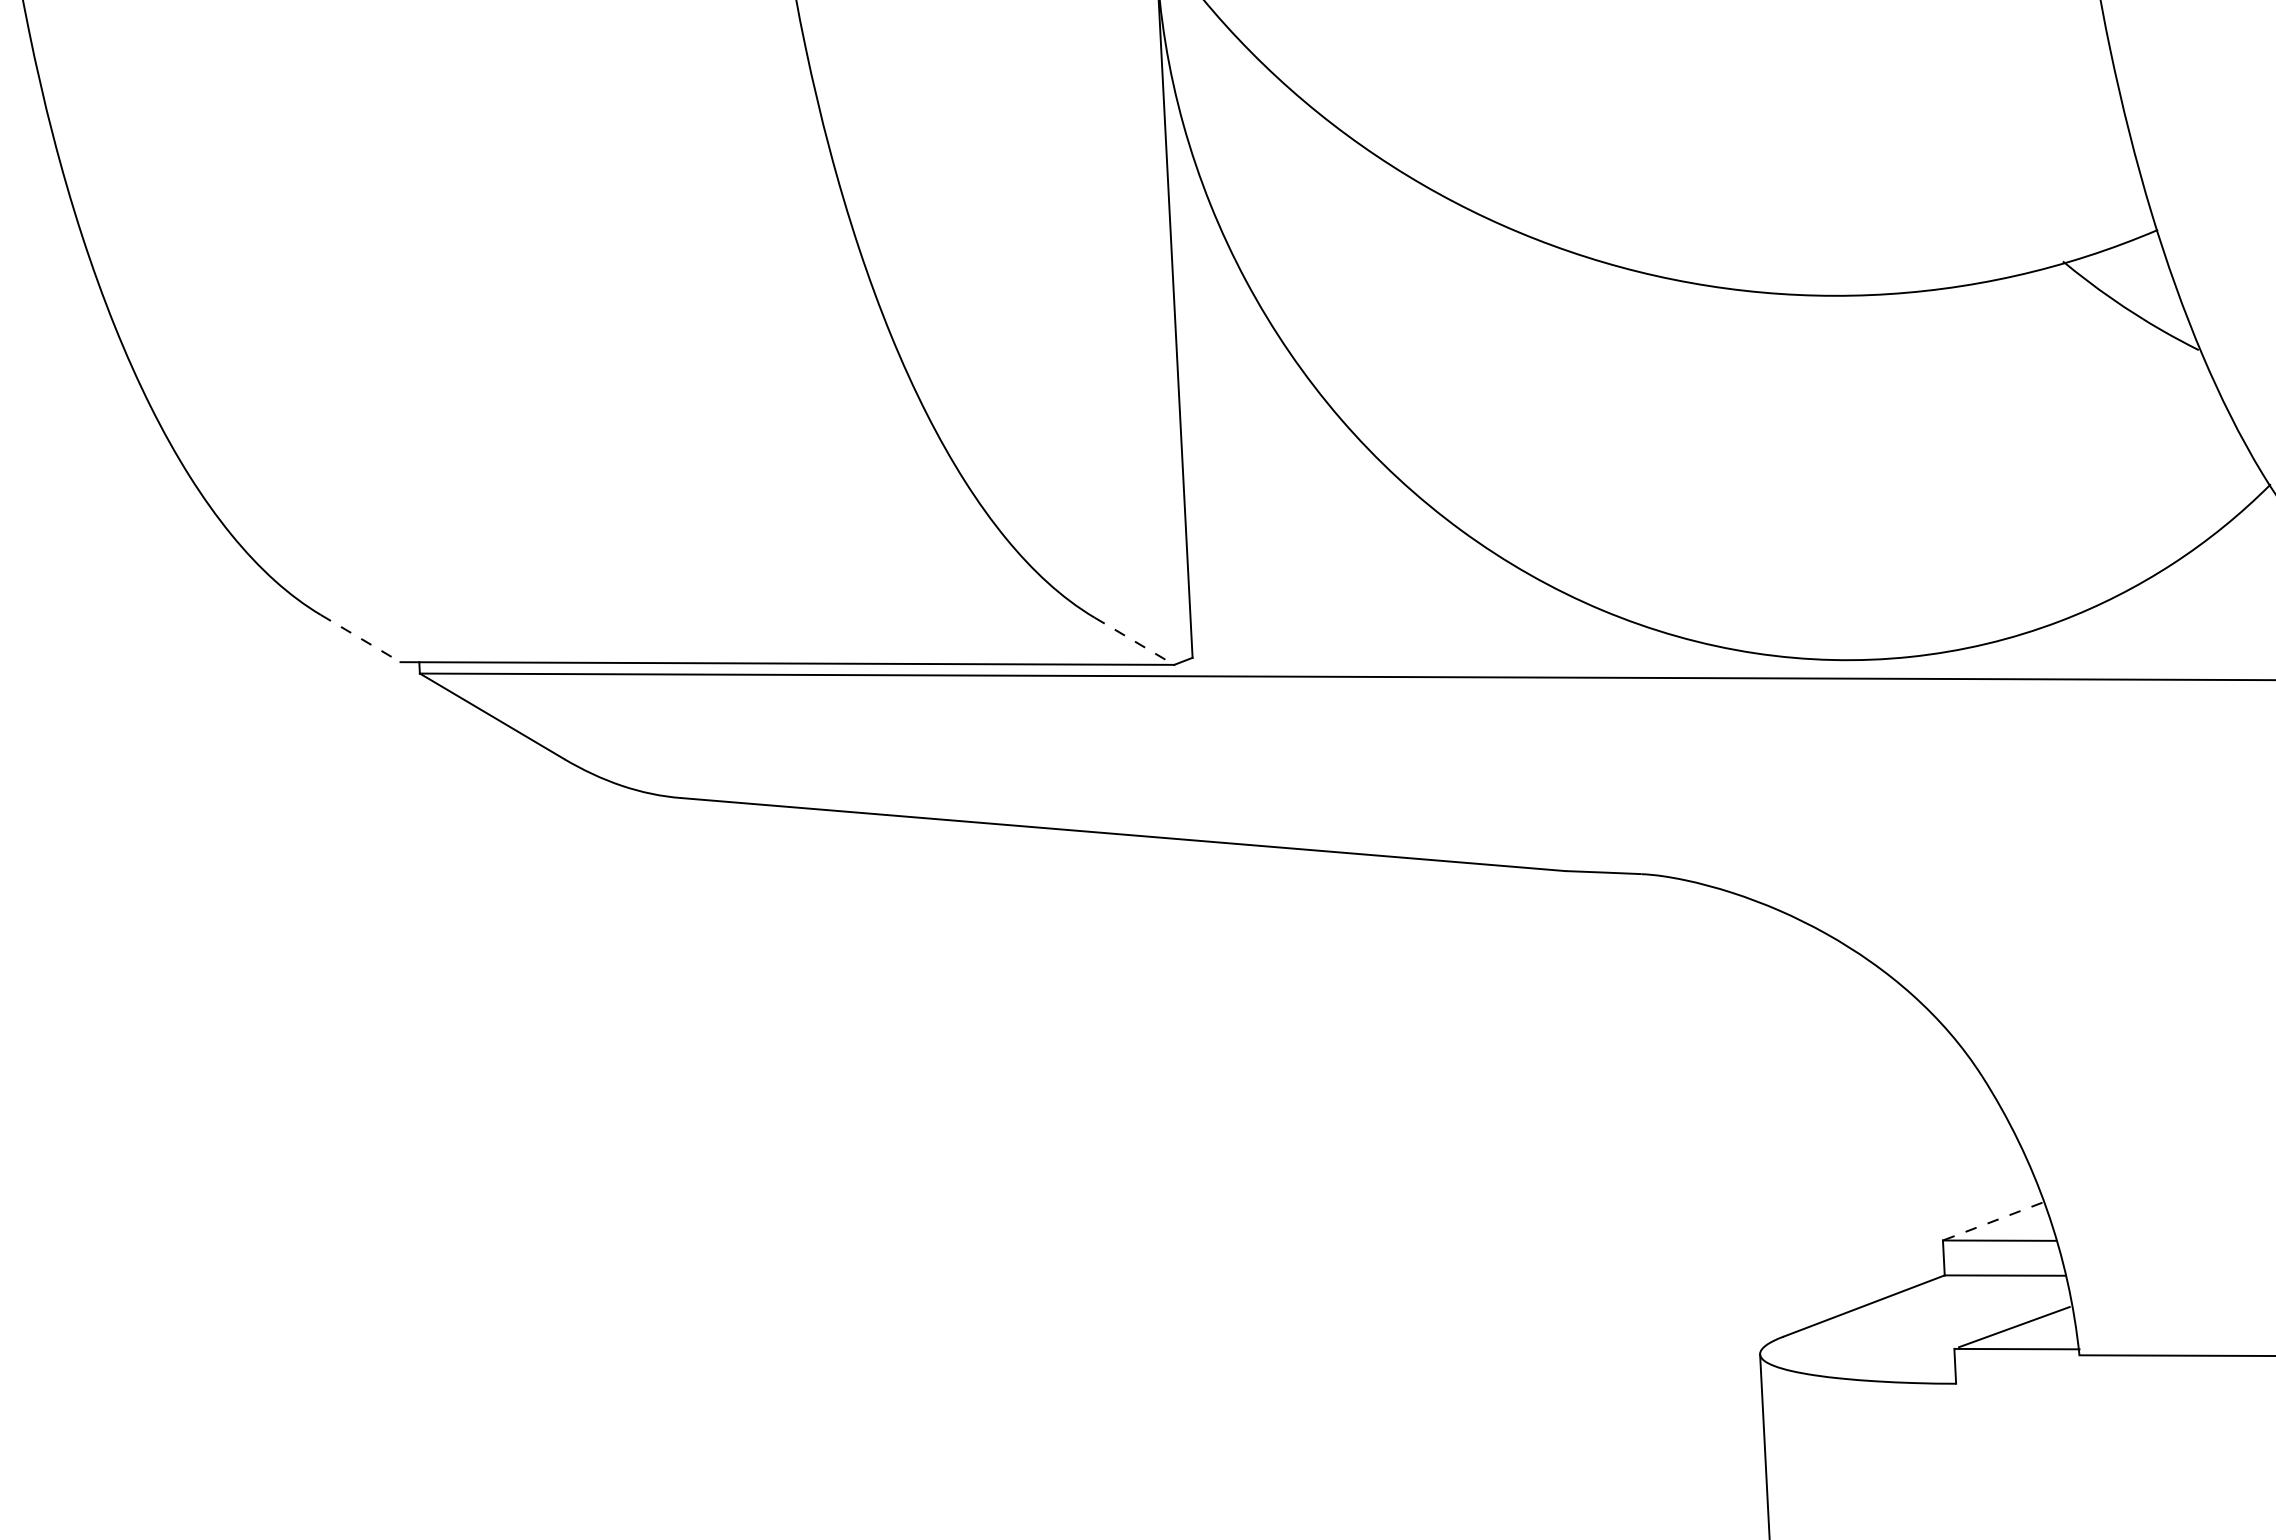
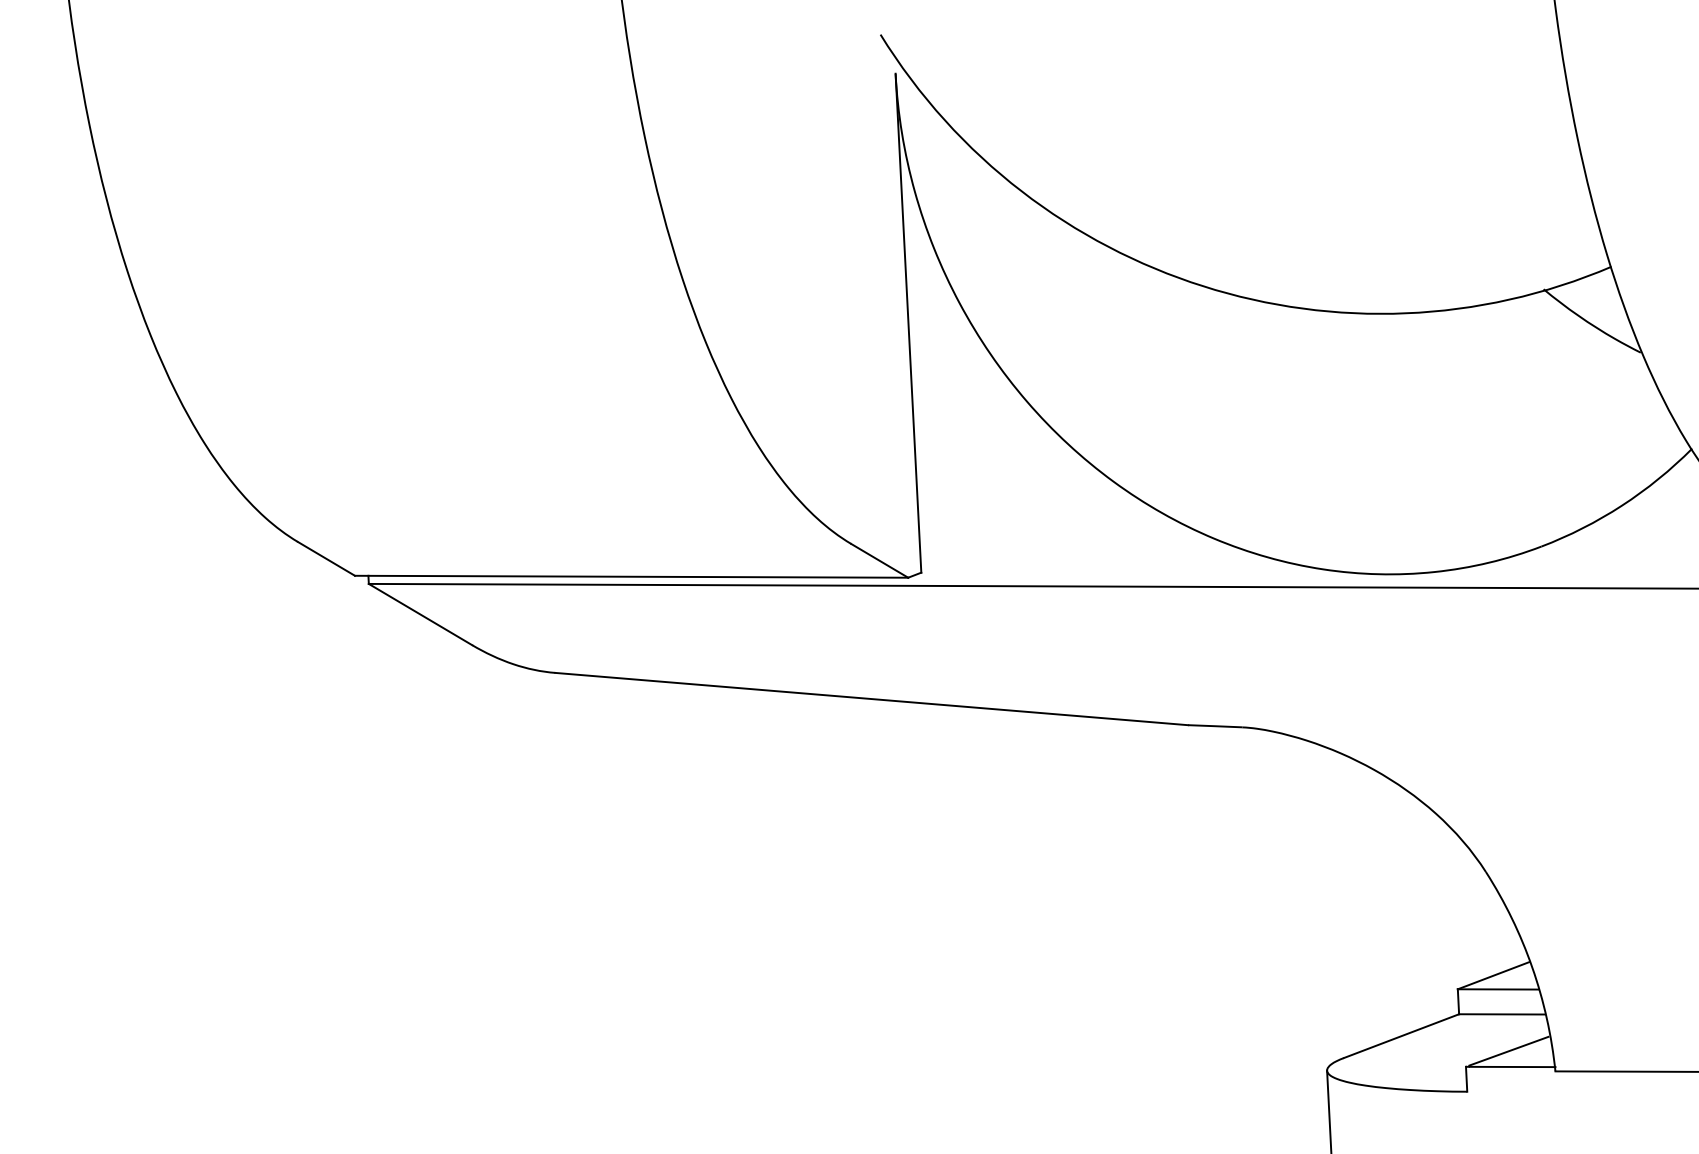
line: (360, 639) -> (326, 559), dashed -> solid
line: (1135, 642) -> (880, 561), dashed -> solid
line: (1991, 1221) -> (1492, 975), dashed -> solid

